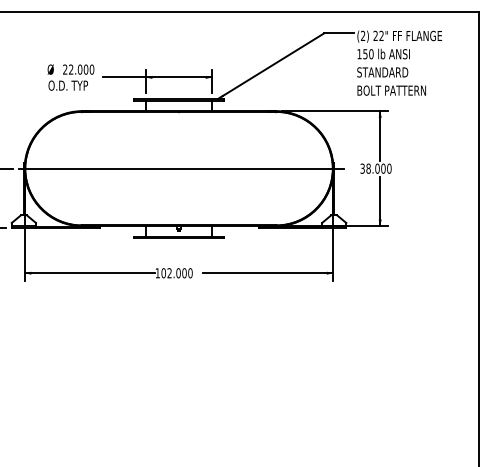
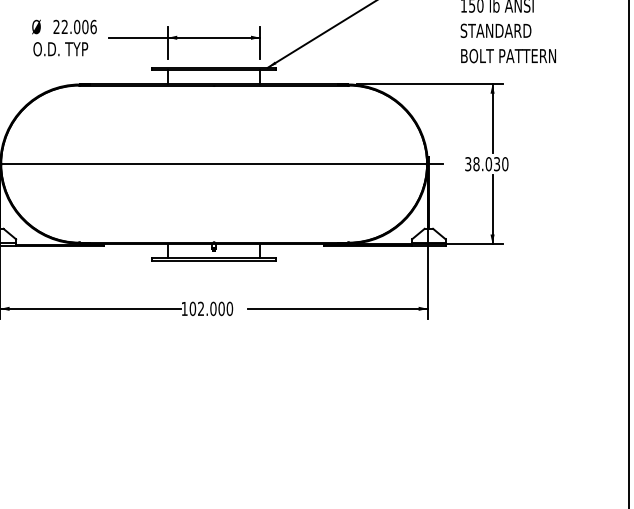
text: (92, 69) -> (94, 26), 22.000 -> 22.006
text: (383, 168) -> (497, 163), 38.000 -> 38.030

